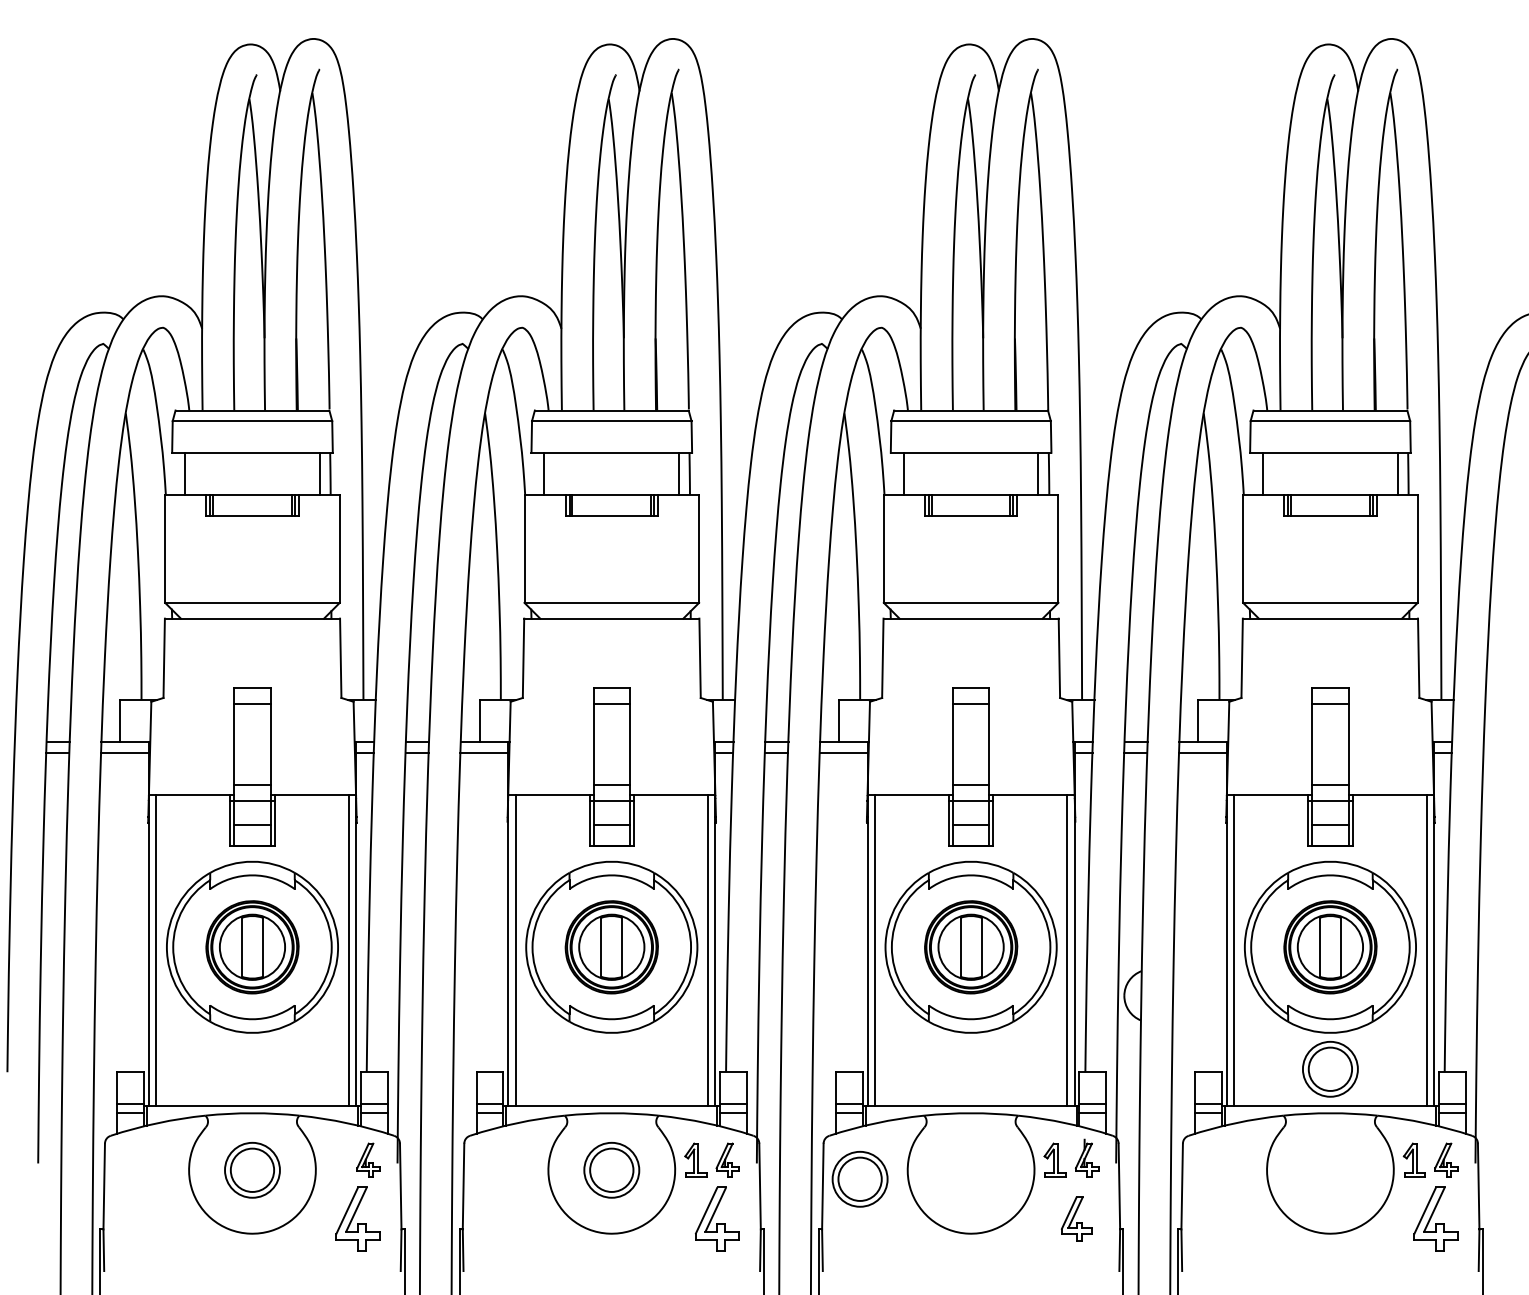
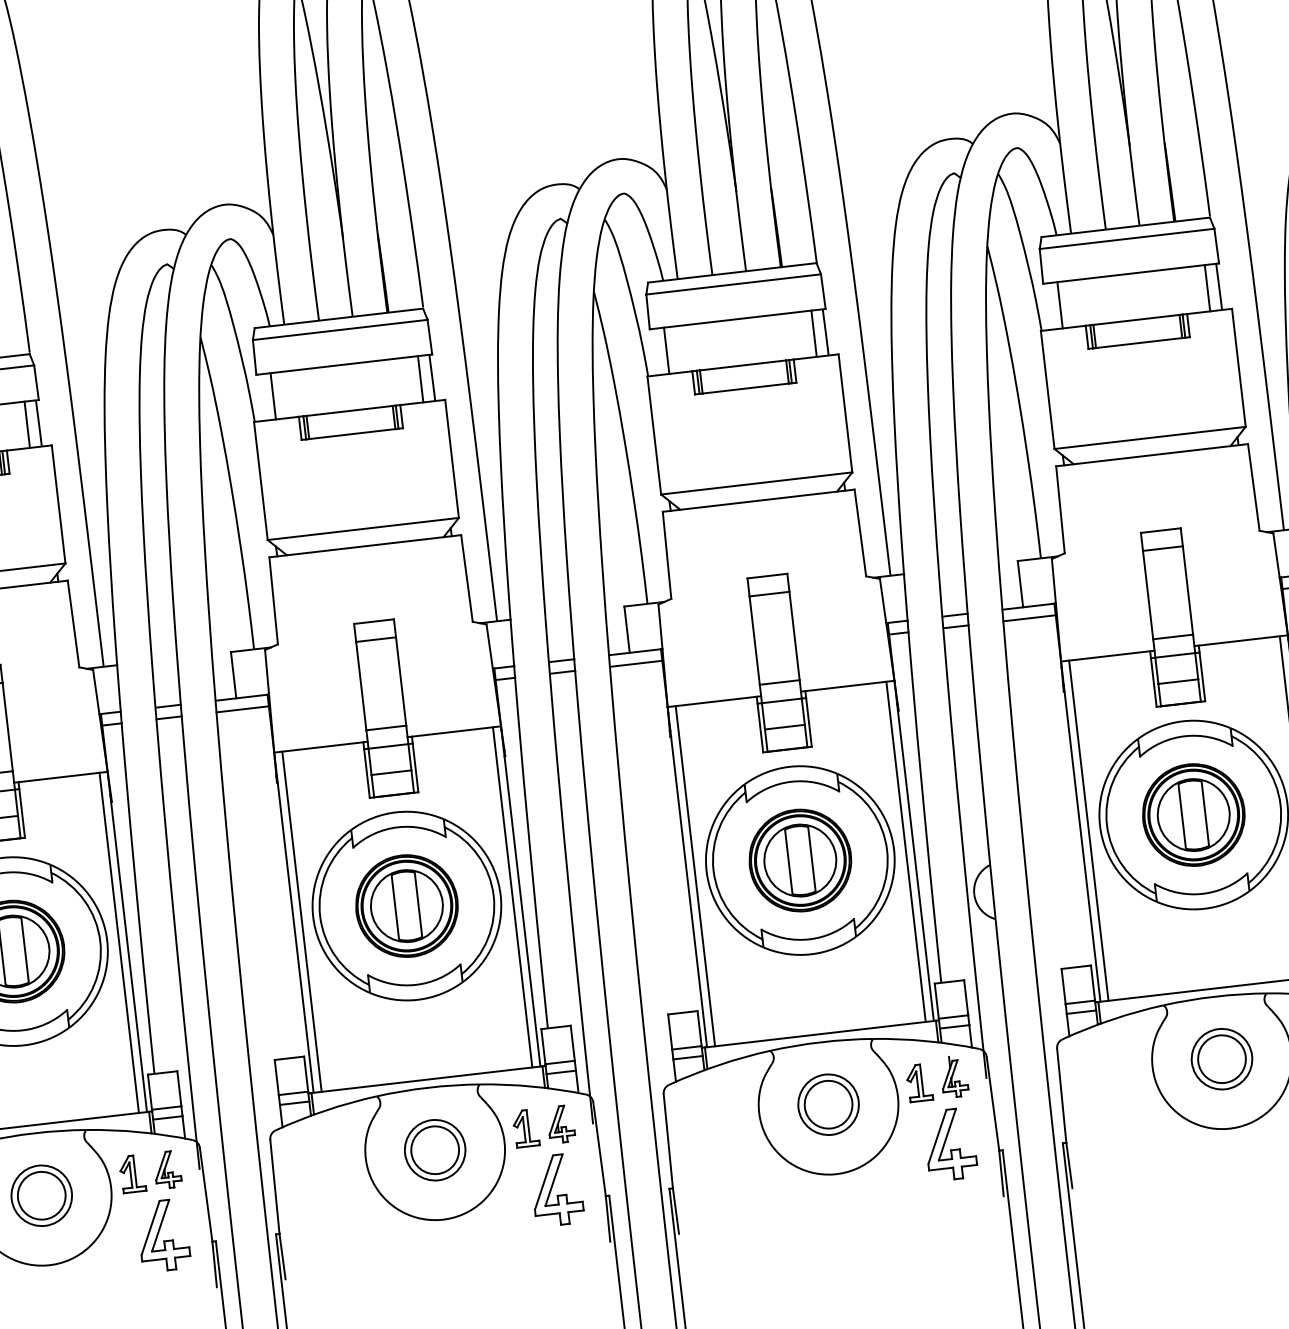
part: (1330, 1068) -> (1221, 1058), moved
part: (335, 1159) -> (131, 1173), added
part: (859, 1179) -> (827, 1105), moved
part: (1076, 1218) -> (950, 1144), size x1.43

